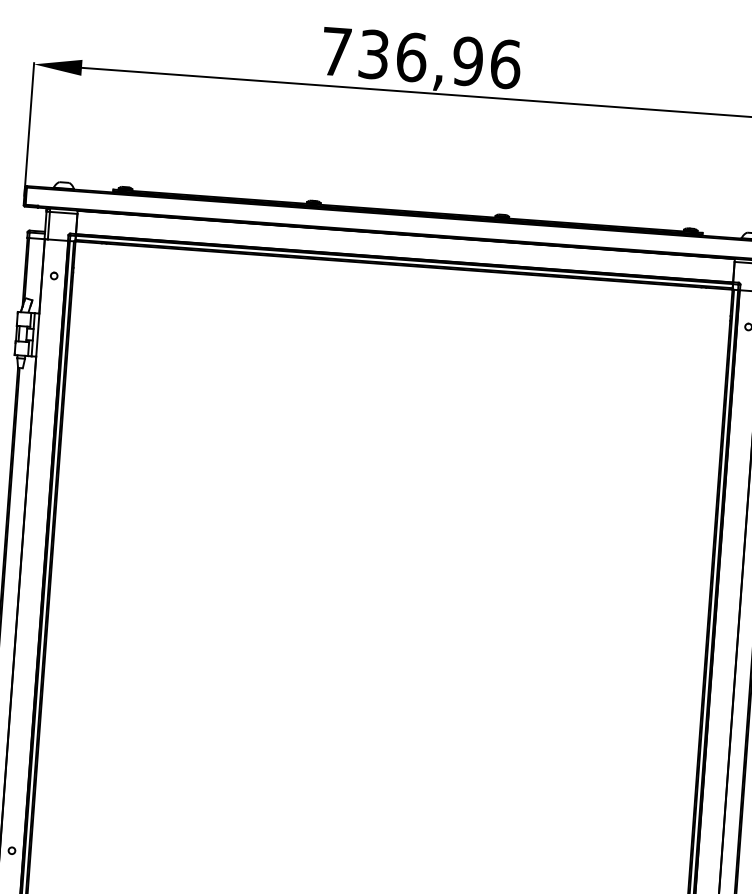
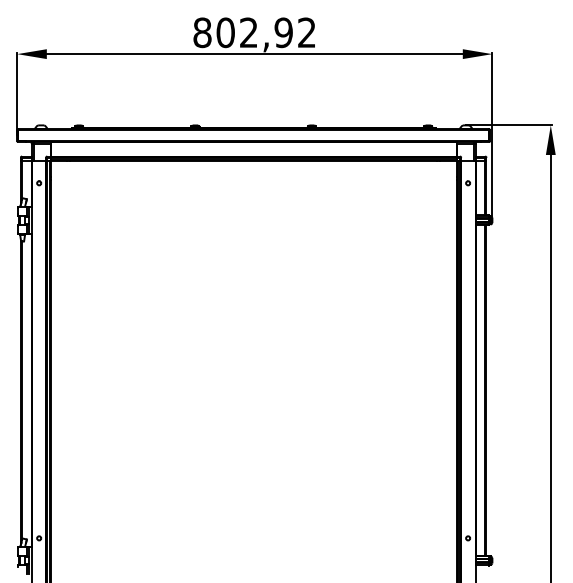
text: (420, 57) -> (254, 32), 736,96 -> 802,92

